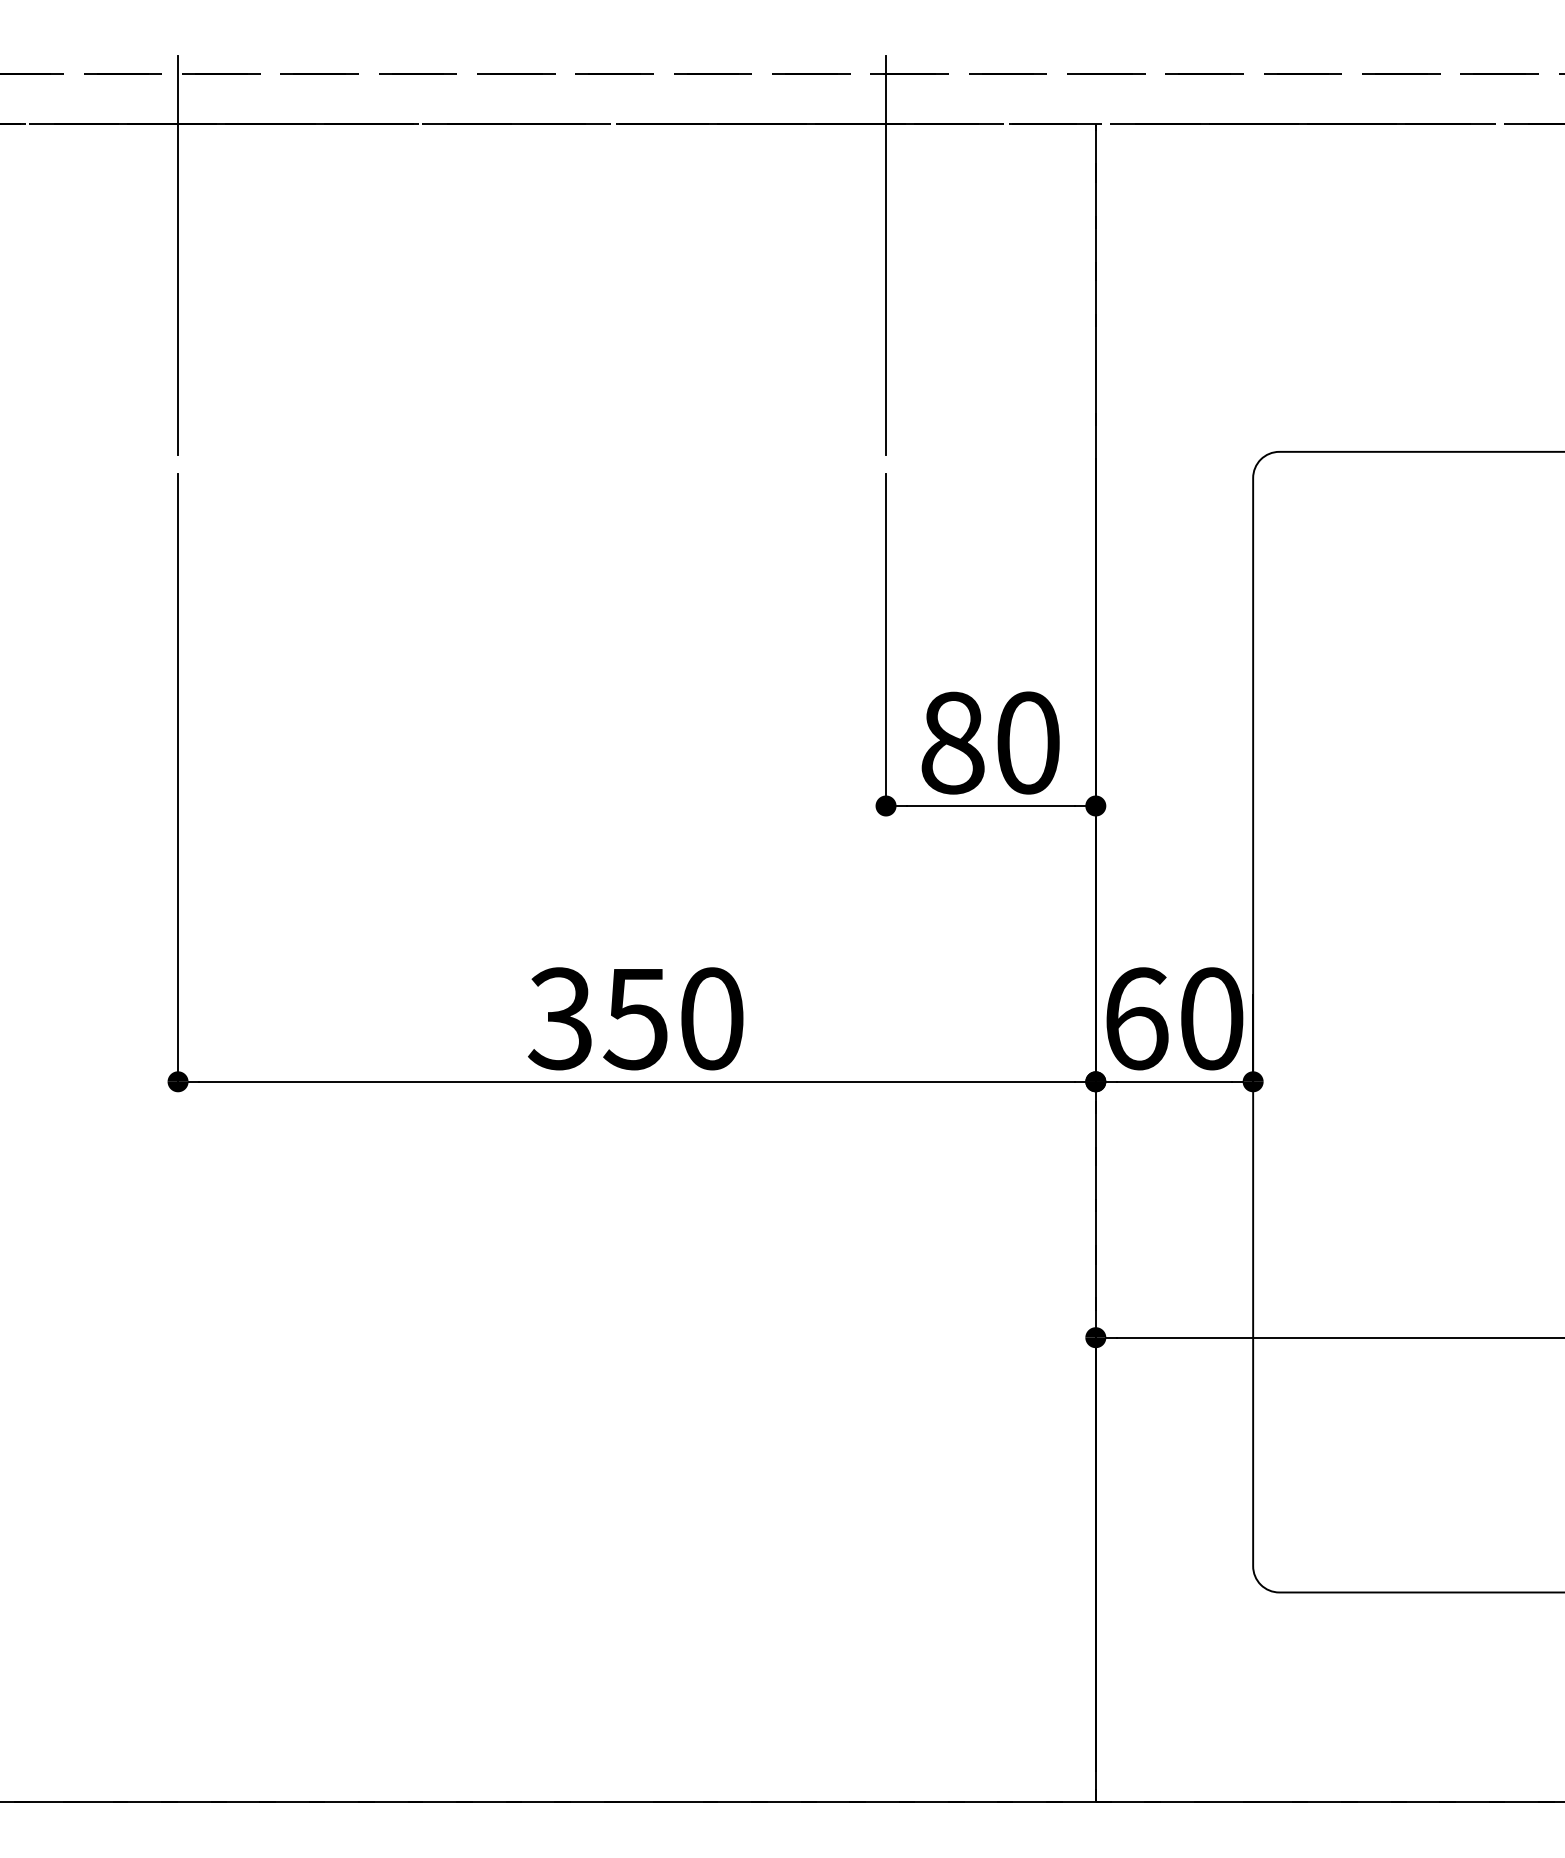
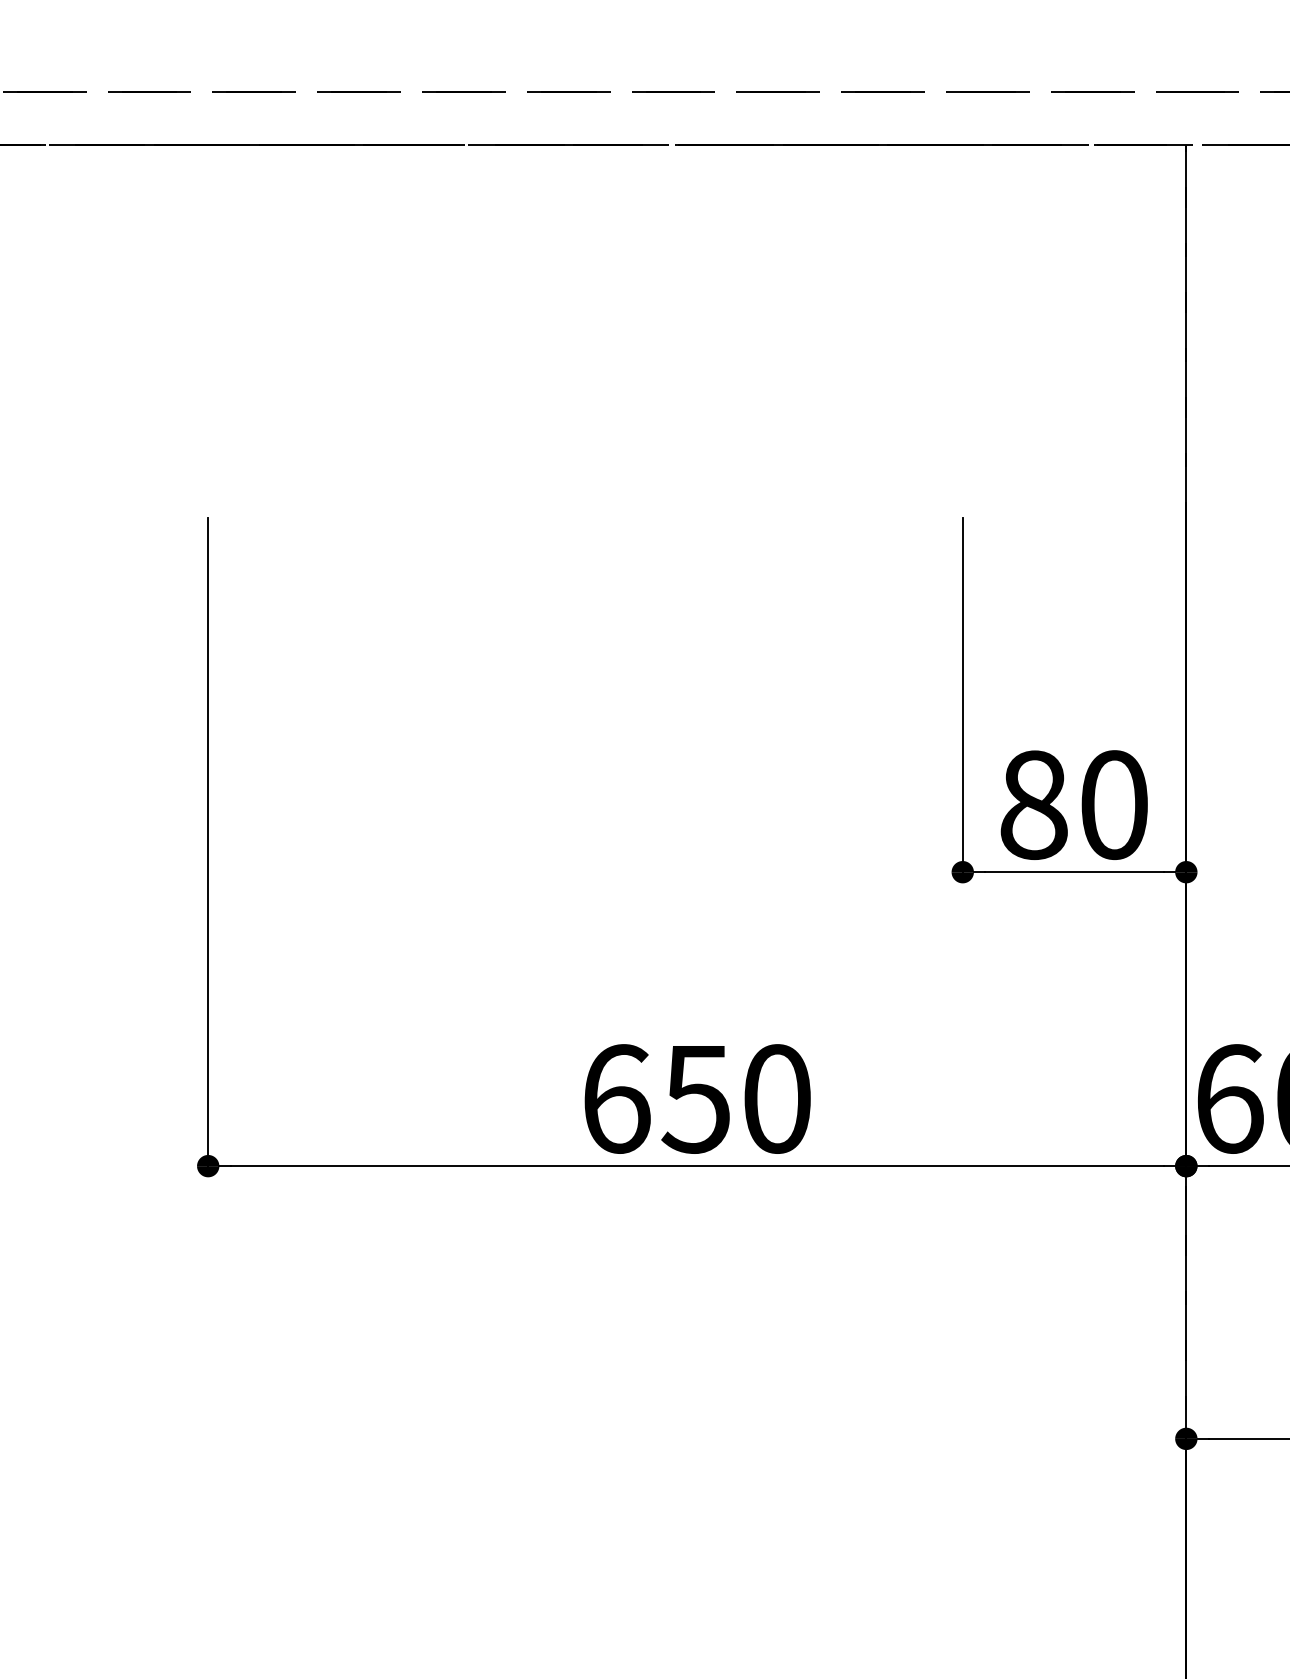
line: (178, 254) -> (208, 284), removed
line: (886, 254) -> (963, 284), removed
text: (560, 1018) -> (615, 1098), 350 -> 650

